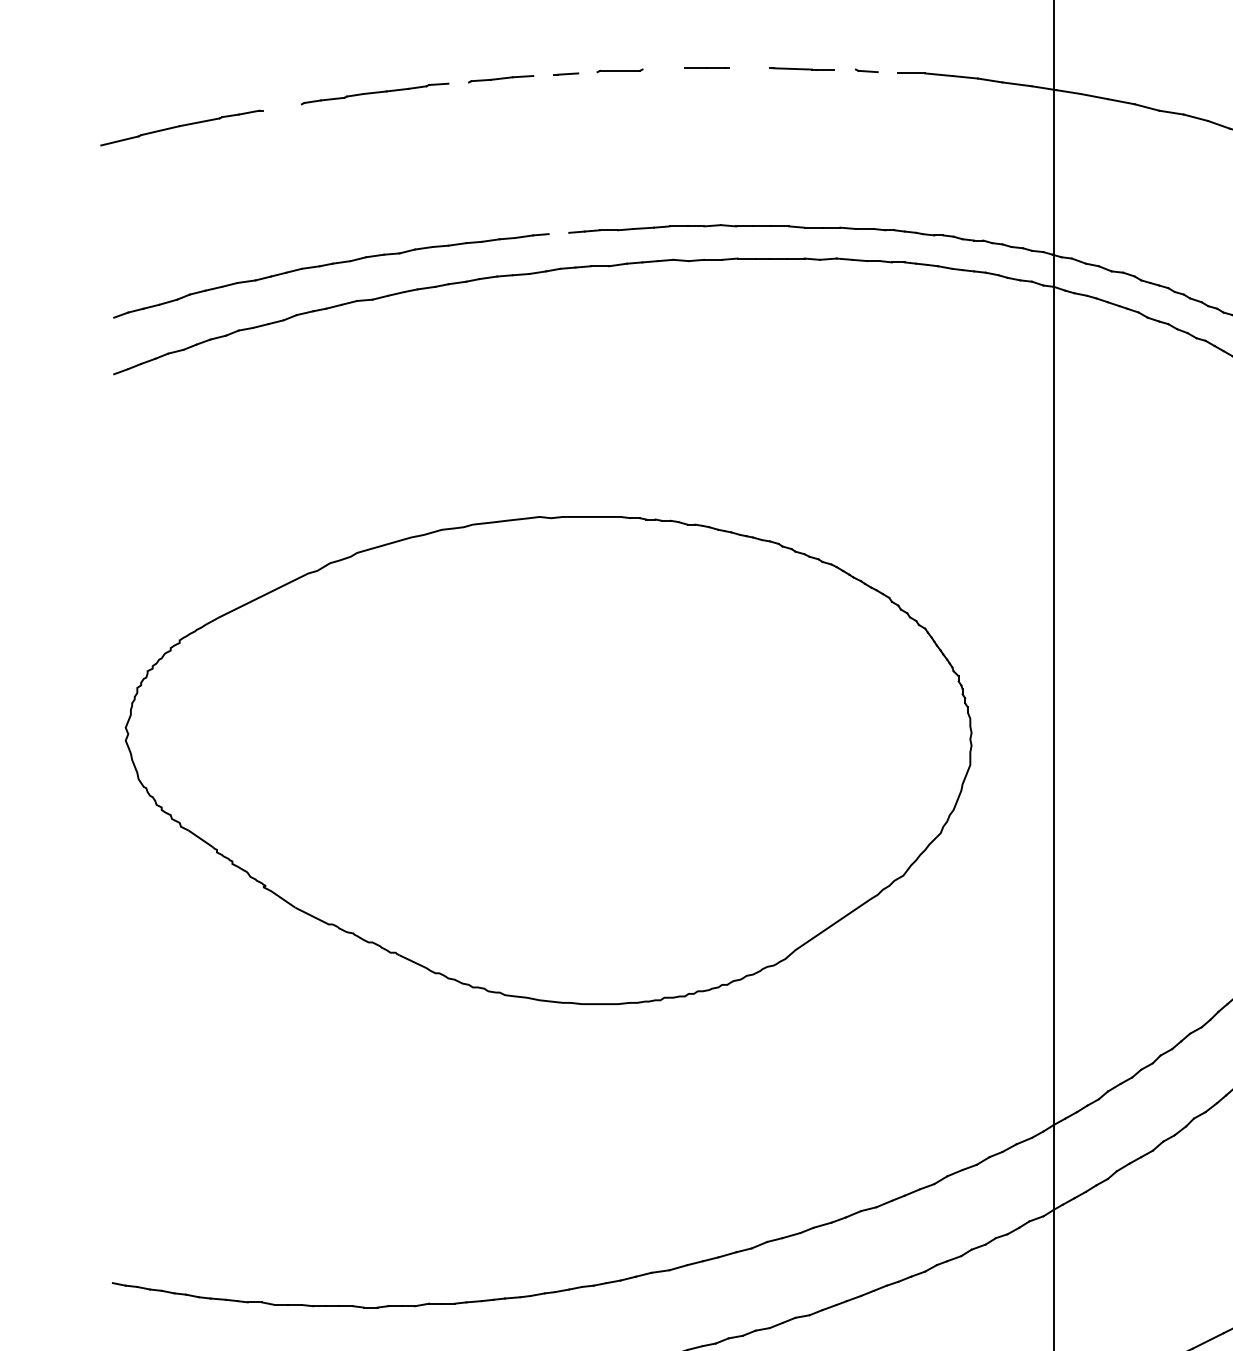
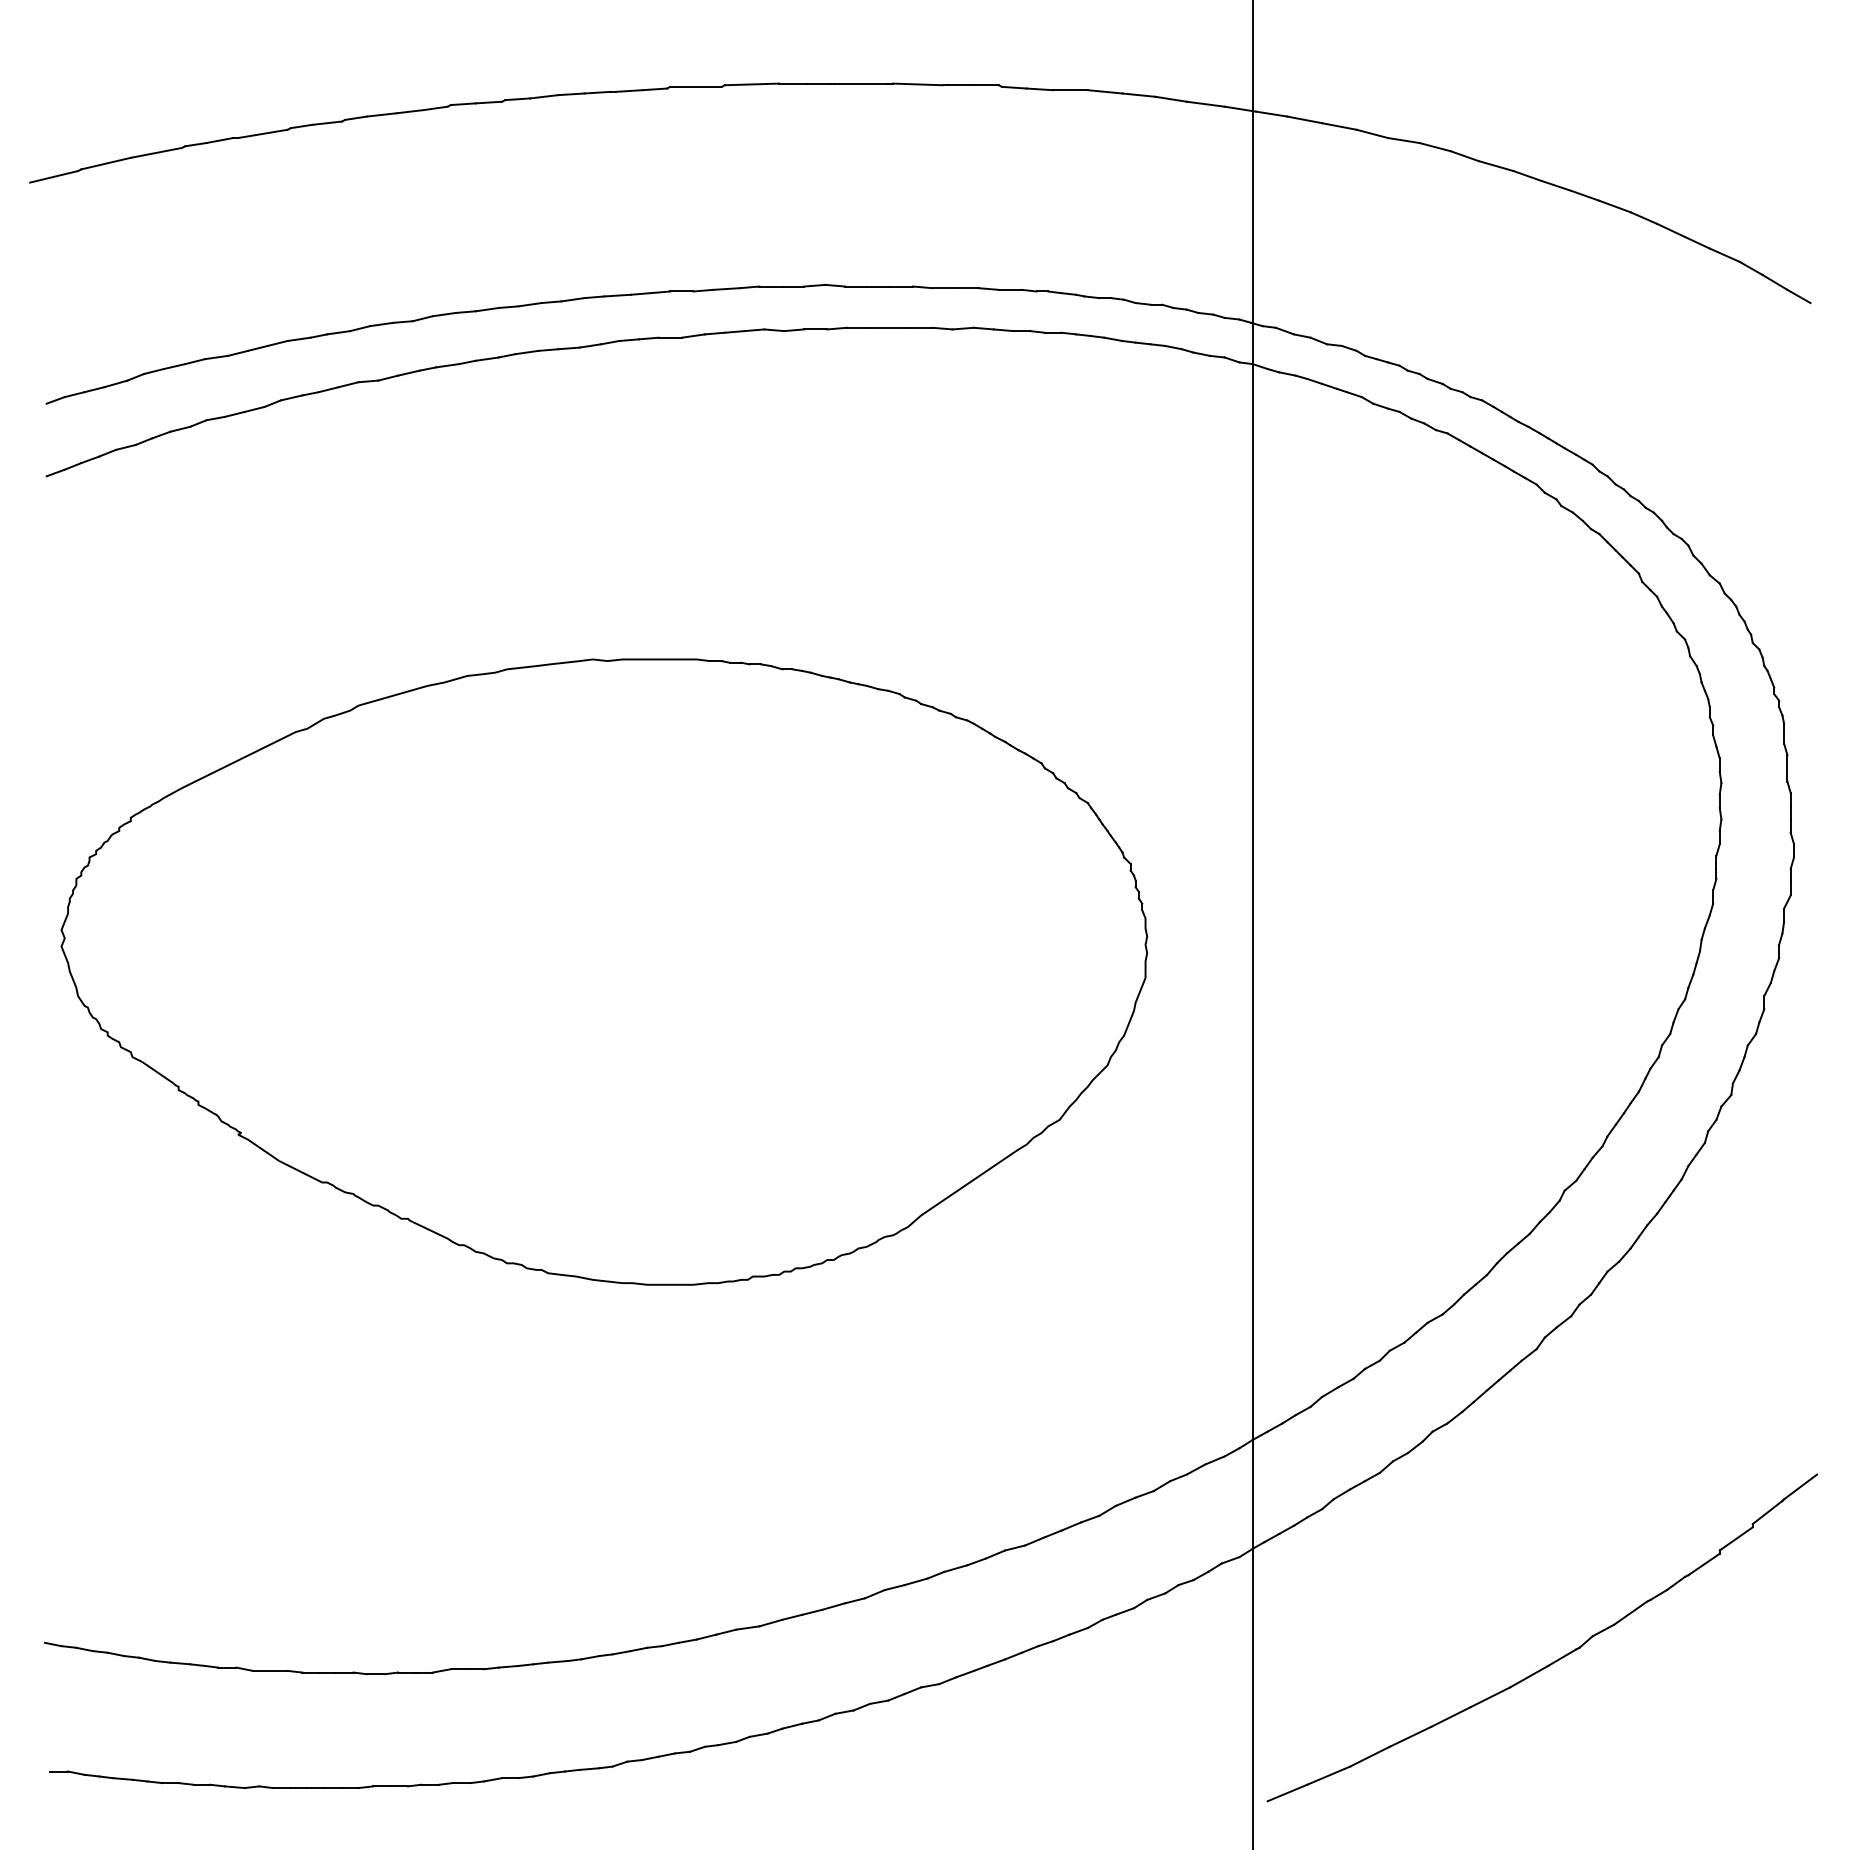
line: (749, 68) -> (861, 83), added
line: (663, 69) -> (751, 84), added
line: (844, 69) -> (984, 85), added
line: (587, 72) -> (654, 89), added
line: (887, 72) -> (1039, 89), added
line: (543, 75) -> (597, 92), added
line: (458, 83) -> (488, 102), added
line: (282, 107) -> (262, 133), added
line: (558, 233) -> (617, 295), added

